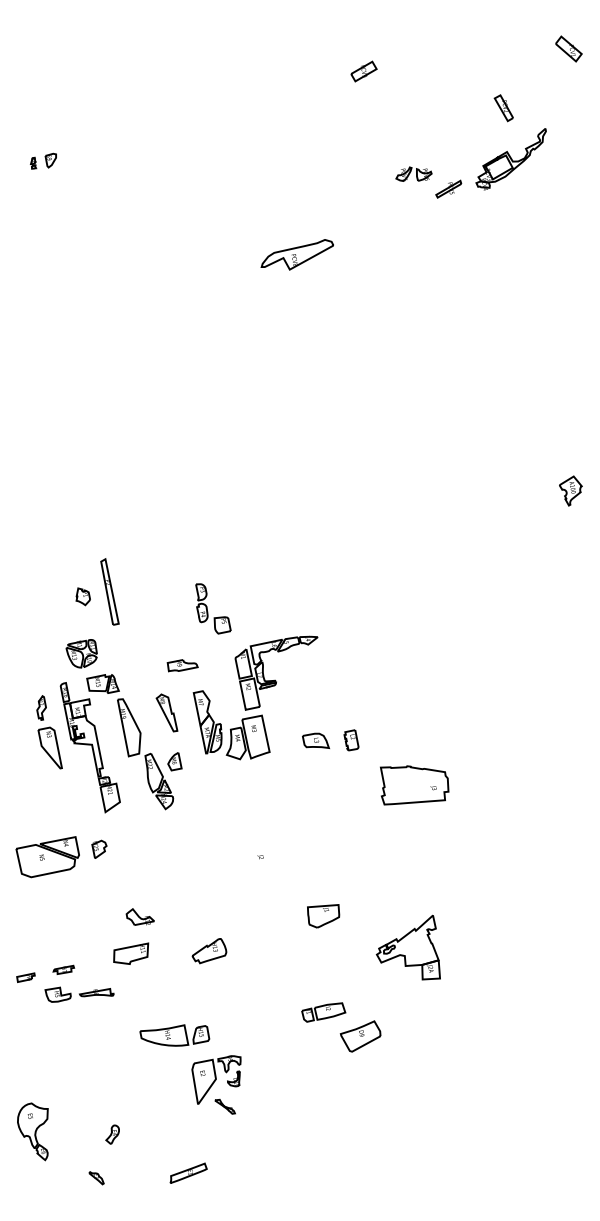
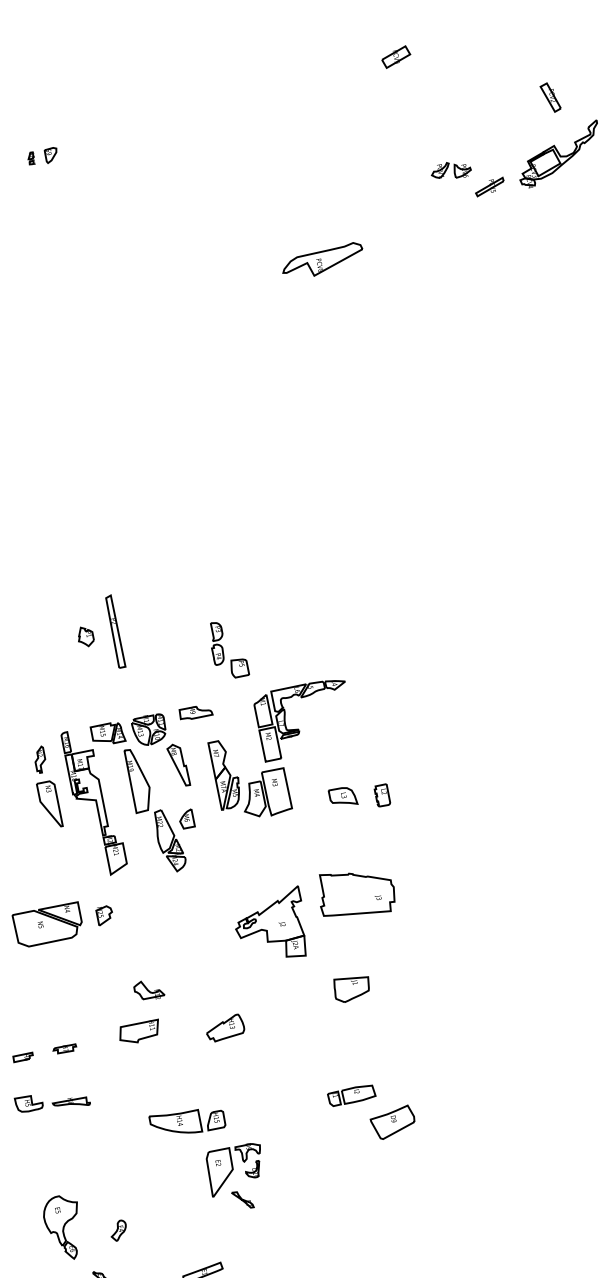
part: (81, 653) -> (148, 729), moved
part: (414, 785) -> (357, 894), moved
part: (407, 947) -> (269, 921), moved
part: (79, 994) -> (52, 1103), moved
part: (32, 1131) -> (60, 1227), moved

